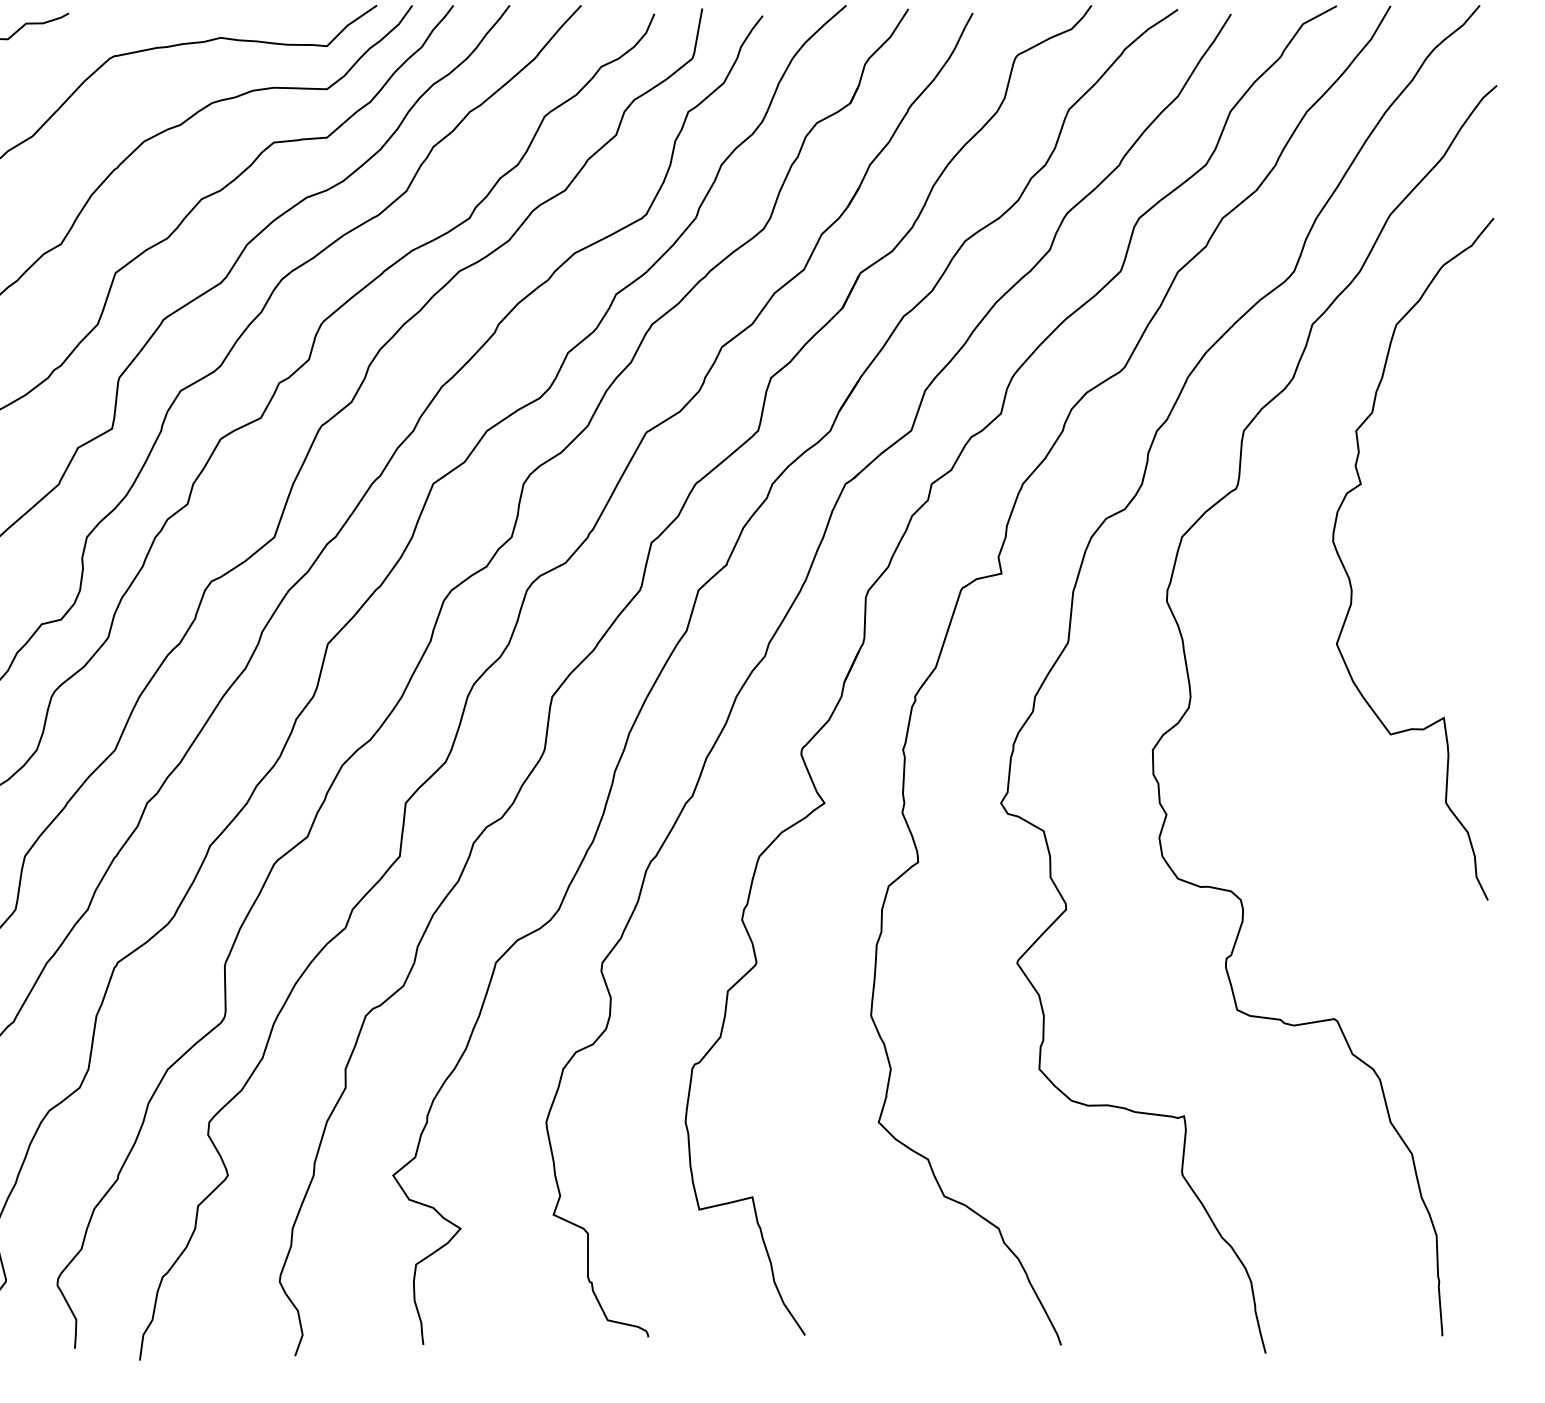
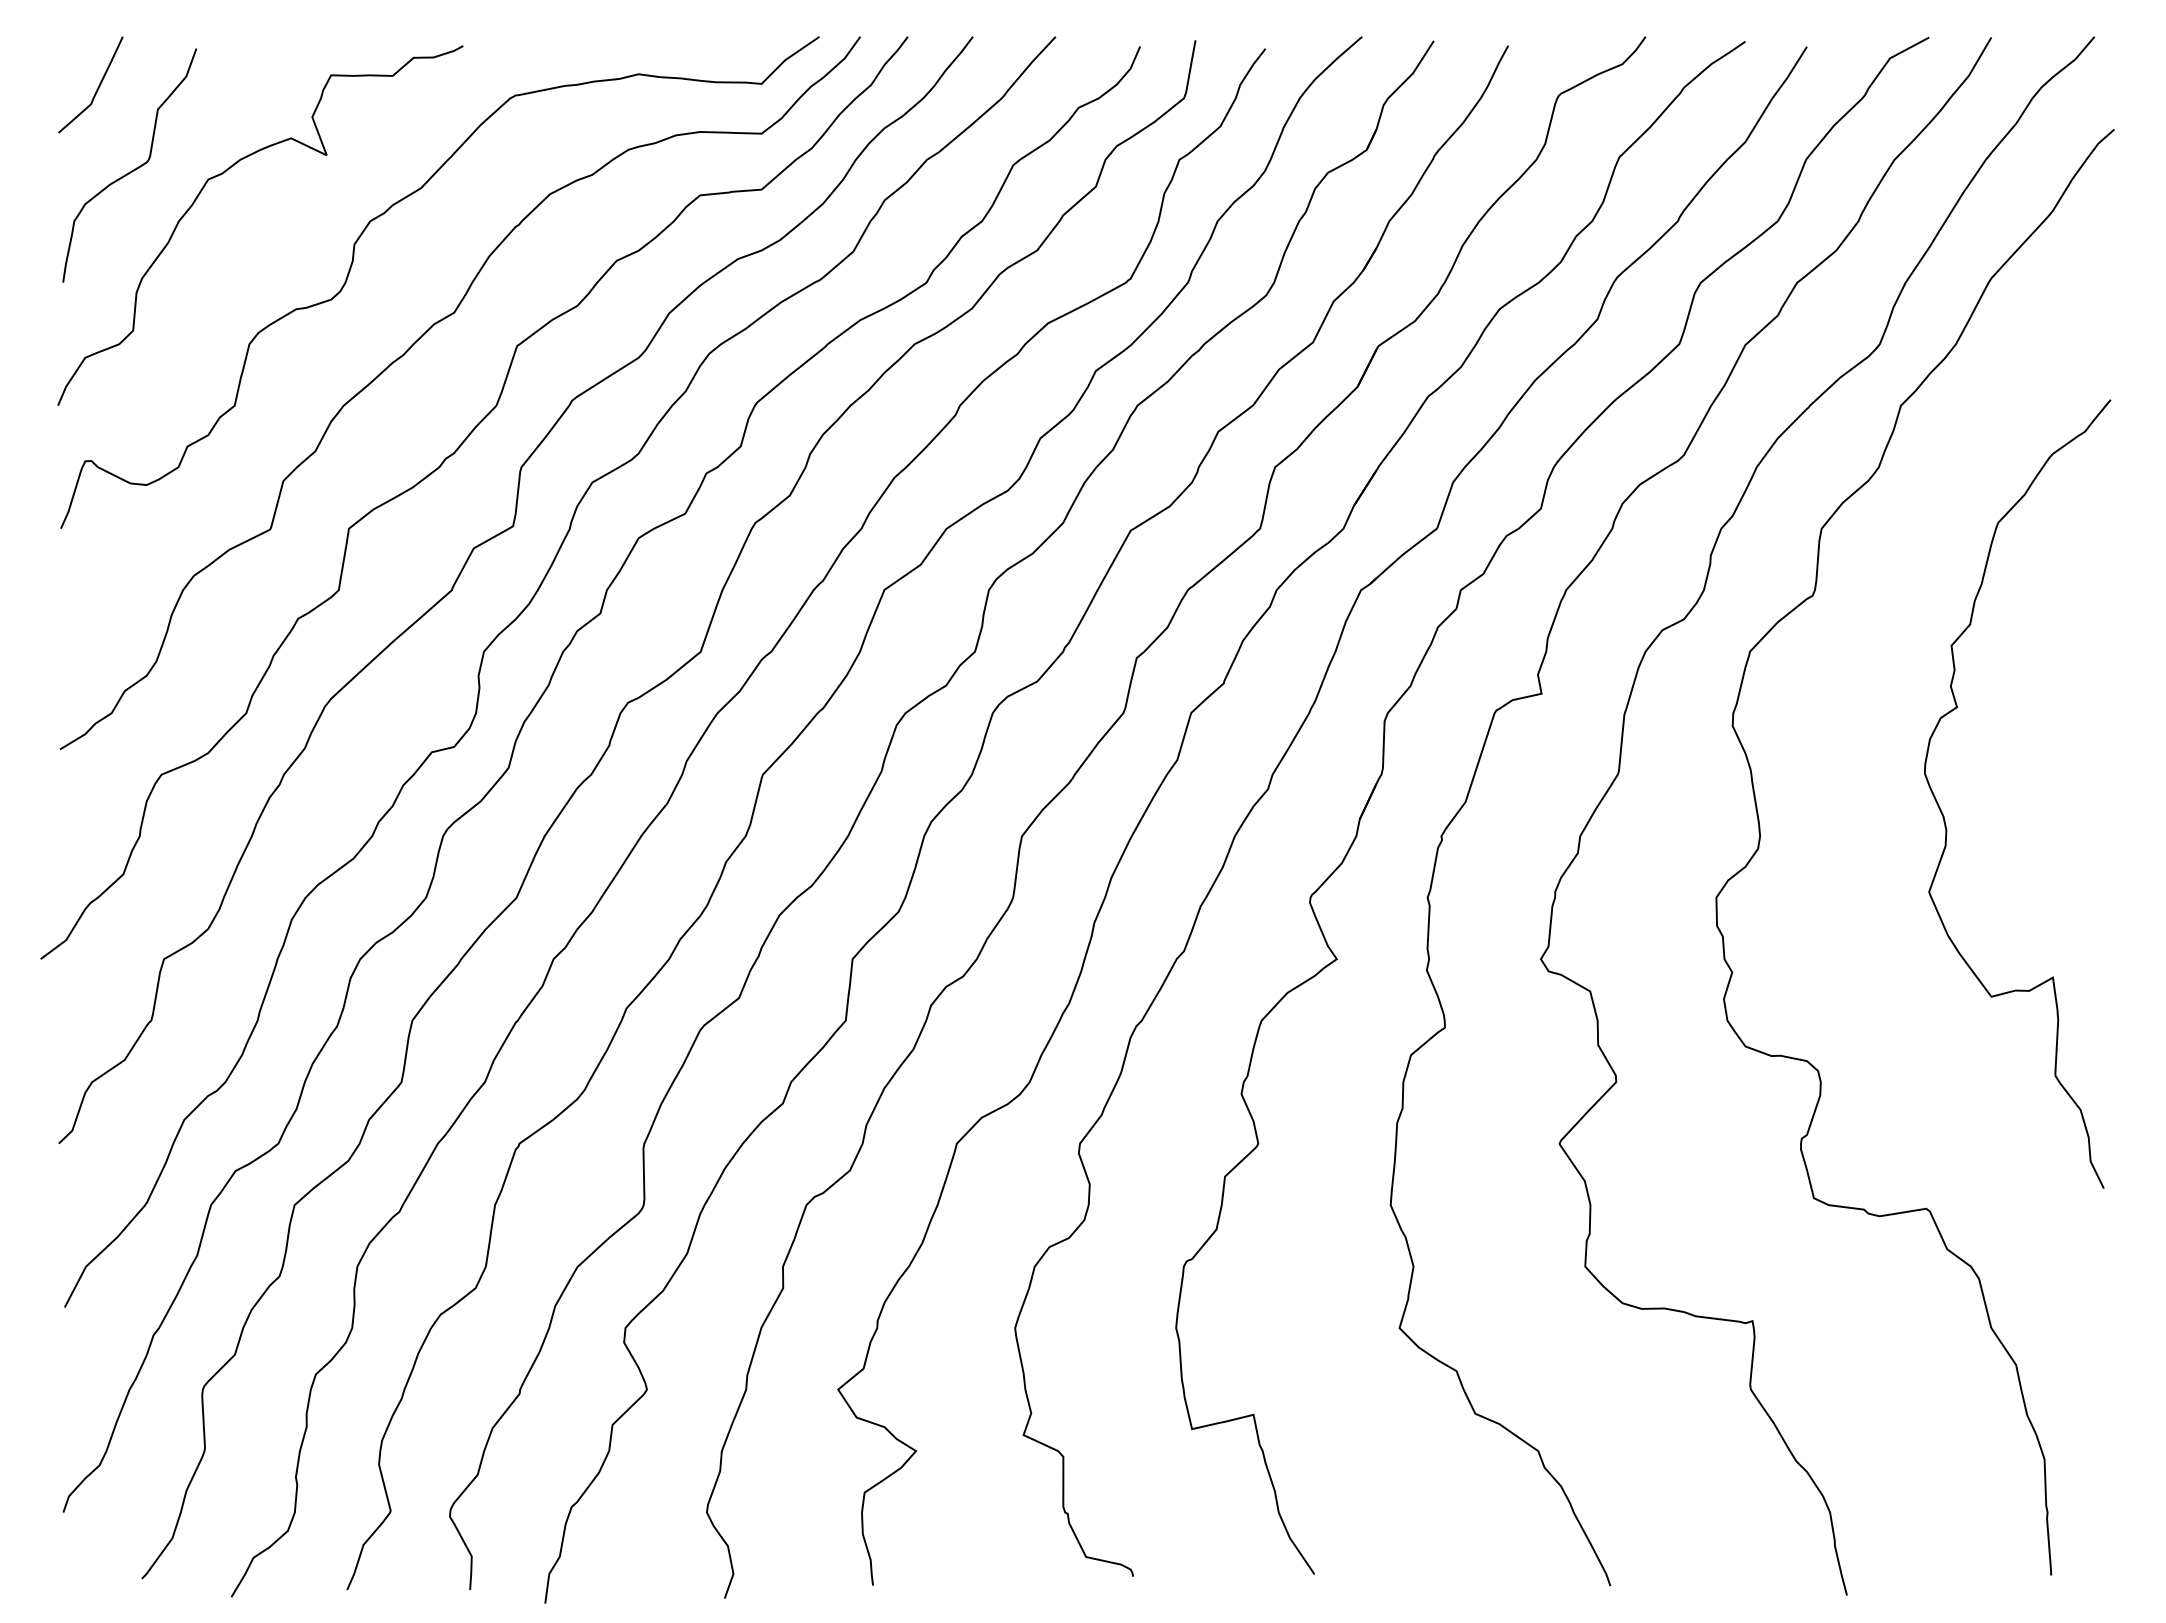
curve: (1350, 578) -> (1944, 816), moved

